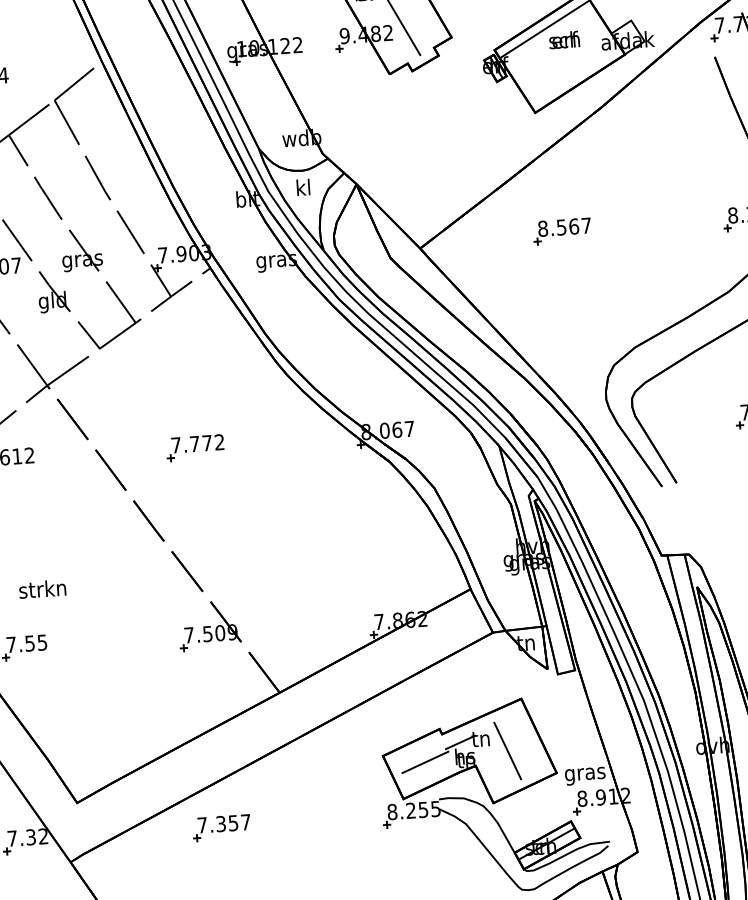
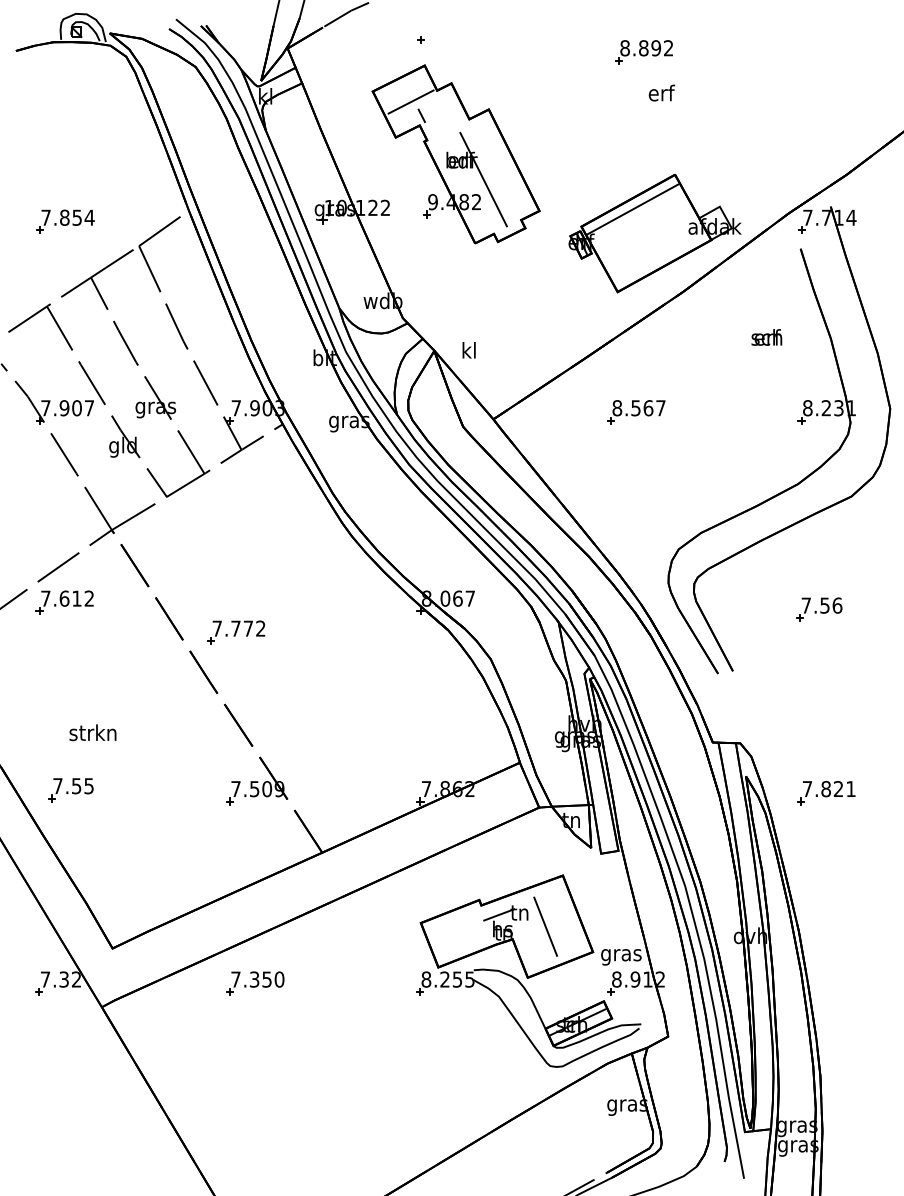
text: (564, 40) -> (766, 337), moved
text: (302, 187) -> (468, 350), moved
part: (195, 447) -> (236, 632), moved
line: (425, 762) -> (462, 932), removed
text: (245, 822) -> (279, 979), 7.357 -> 7.350

